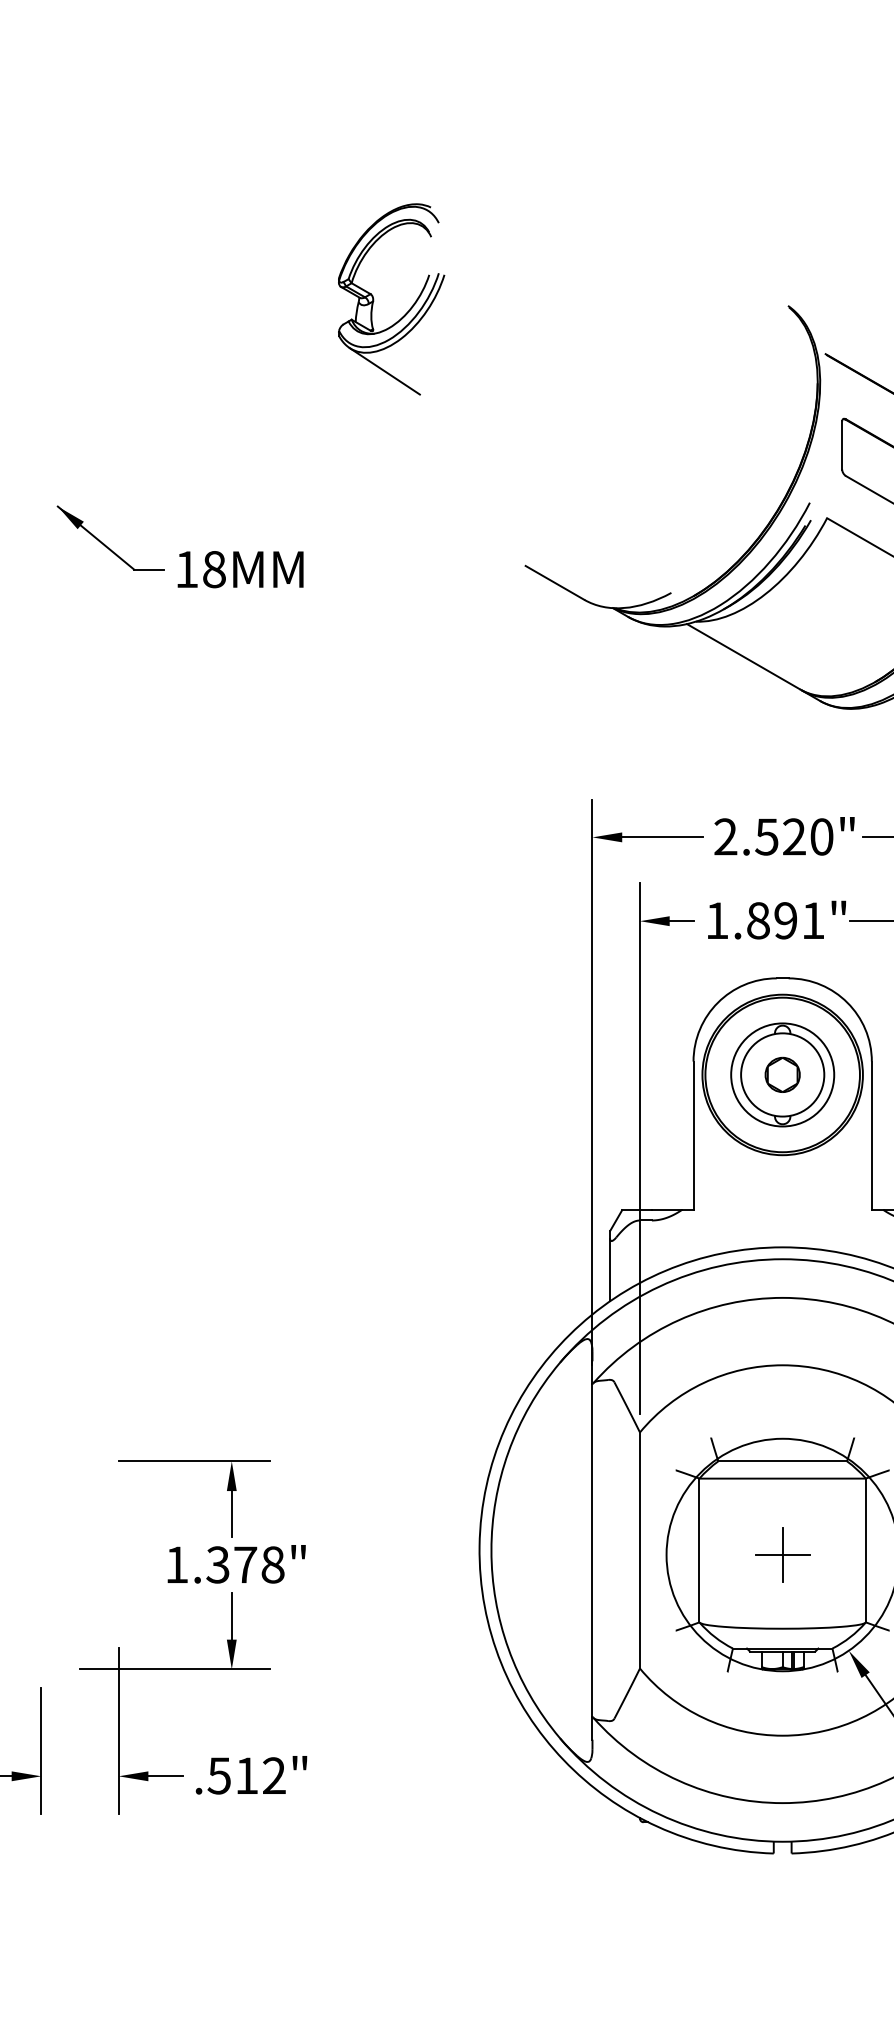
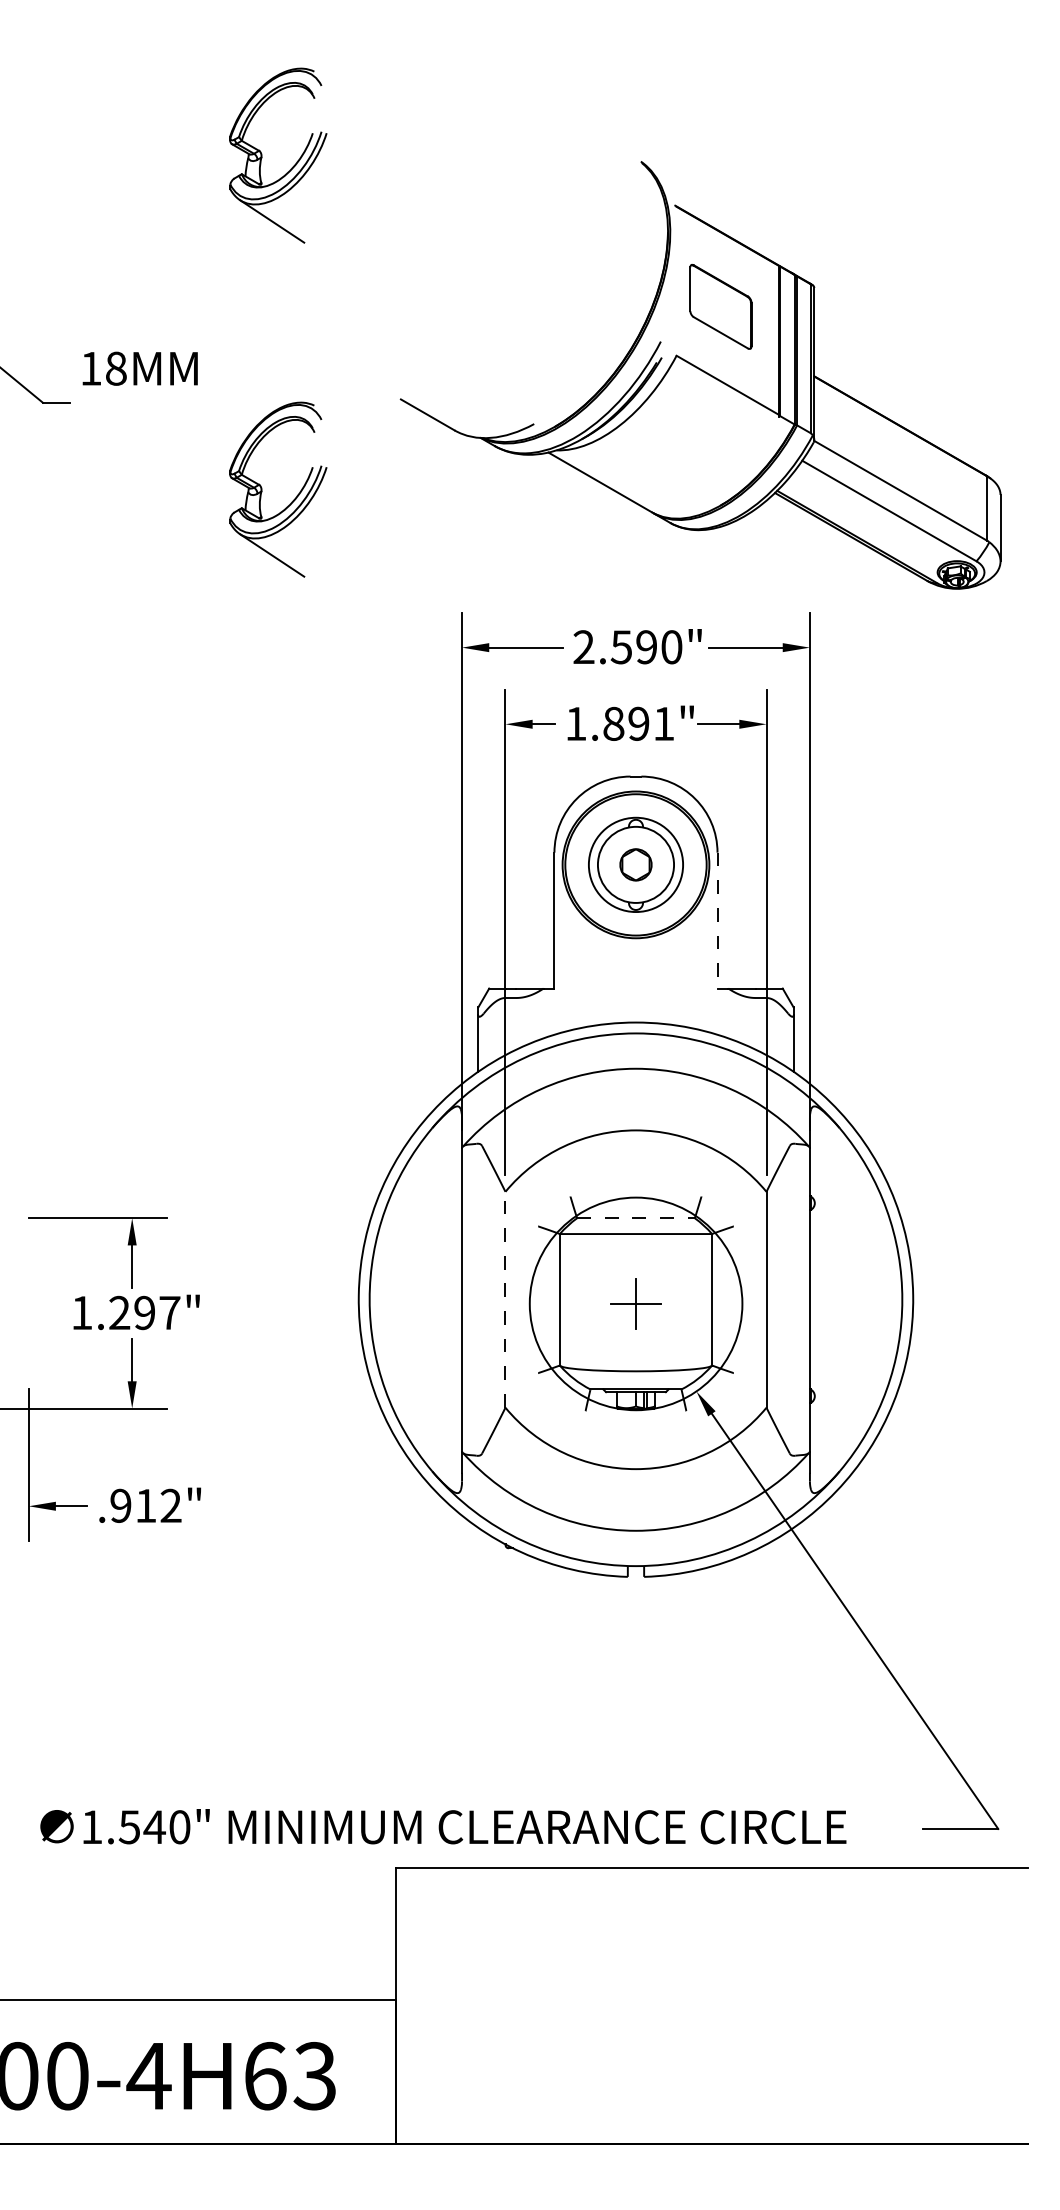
text: (239, 569) -> (139, 368), moved
part: (374, 664) -> (262, 489), added
text: (794, 837) -> (646, 647), 2.520" -> 2.590"
line: (871, 1135) -> (717, 920), solid -> dashed
line: (782, 1461) -> (635, 1218), solid -> dashed
line: (640, 1550) -> (505, 1299), solid -> dashed
text: (245, 1564) -> (144, 1312), 1.378" -> 1.297"
text: (219, 1775) -> (120, 1505), .512" -> .912"

